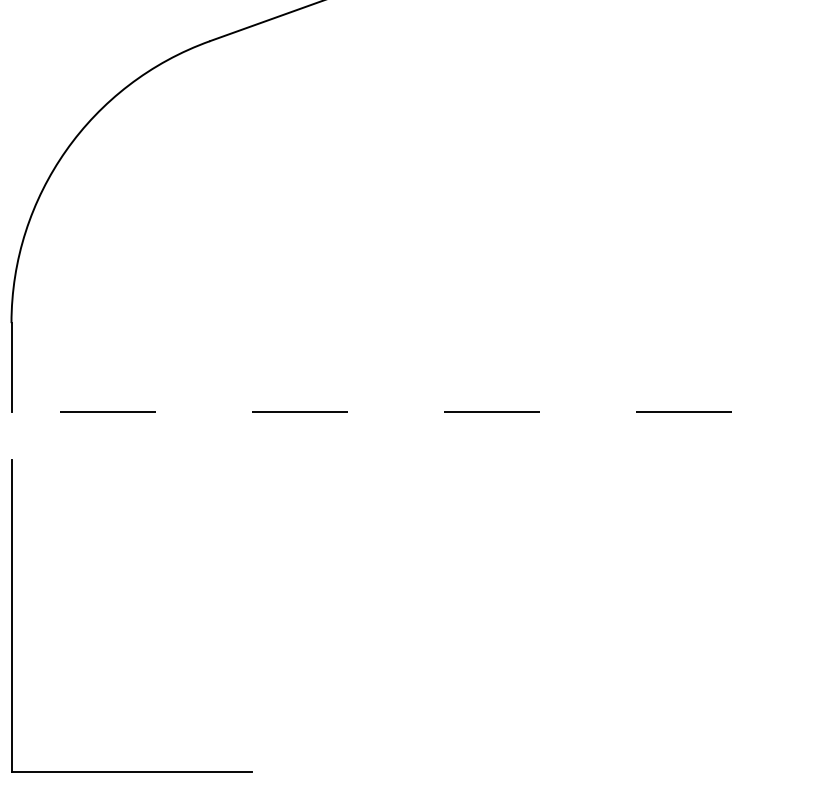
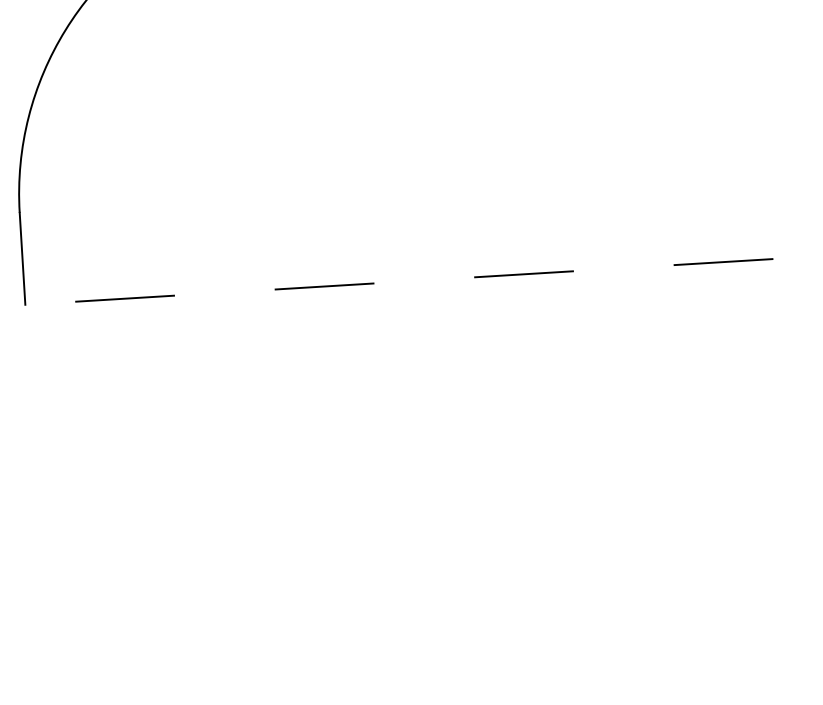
part: (12, 615) -> (39, 516), removed

